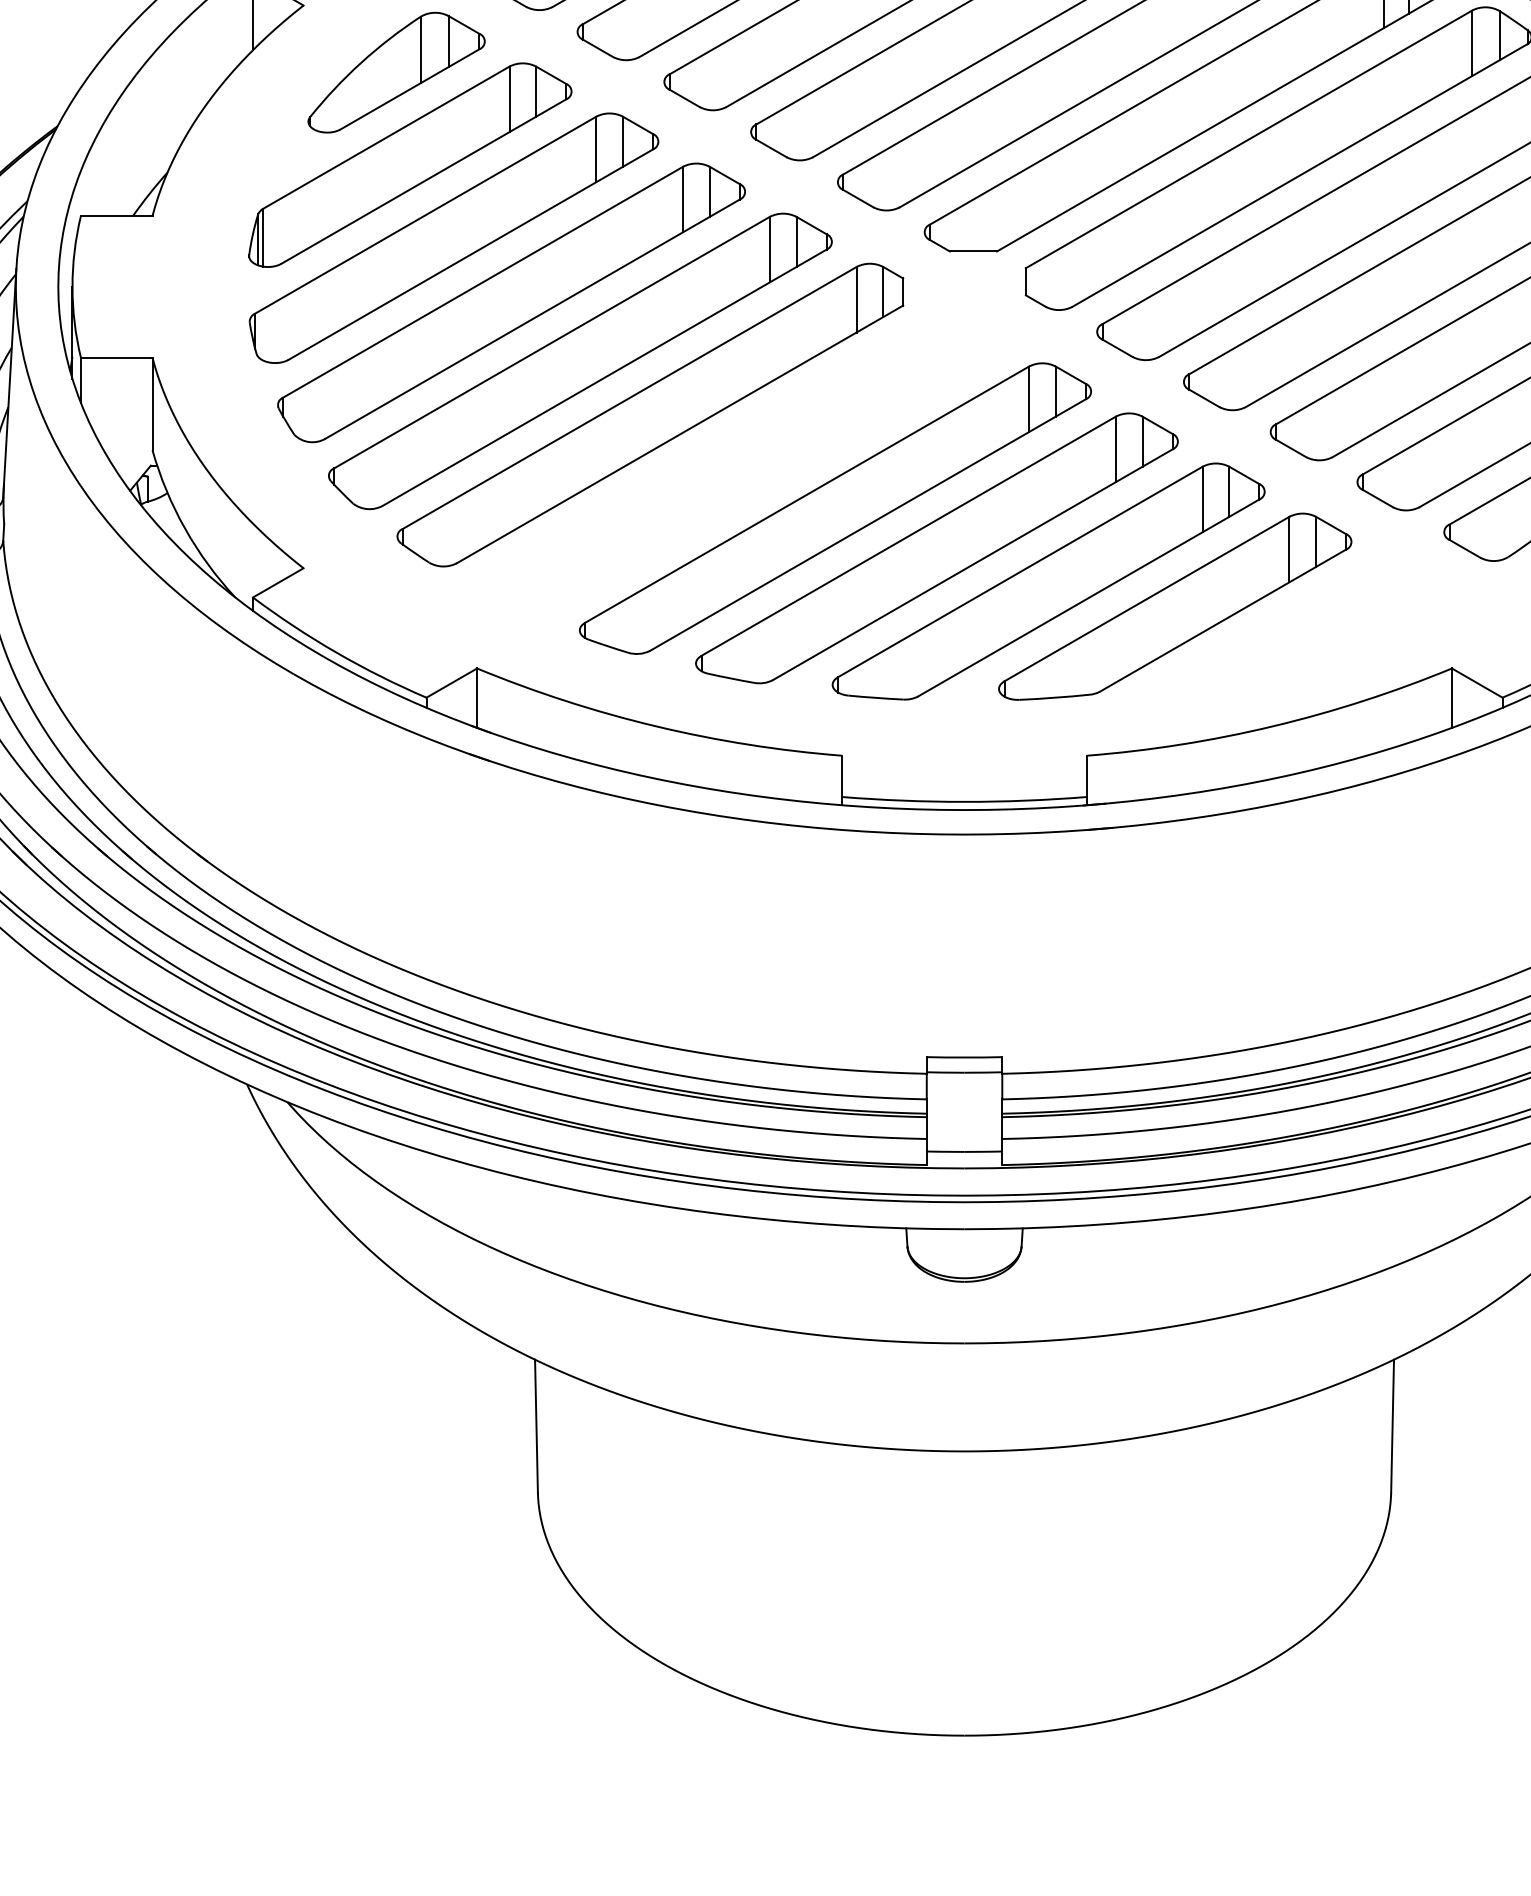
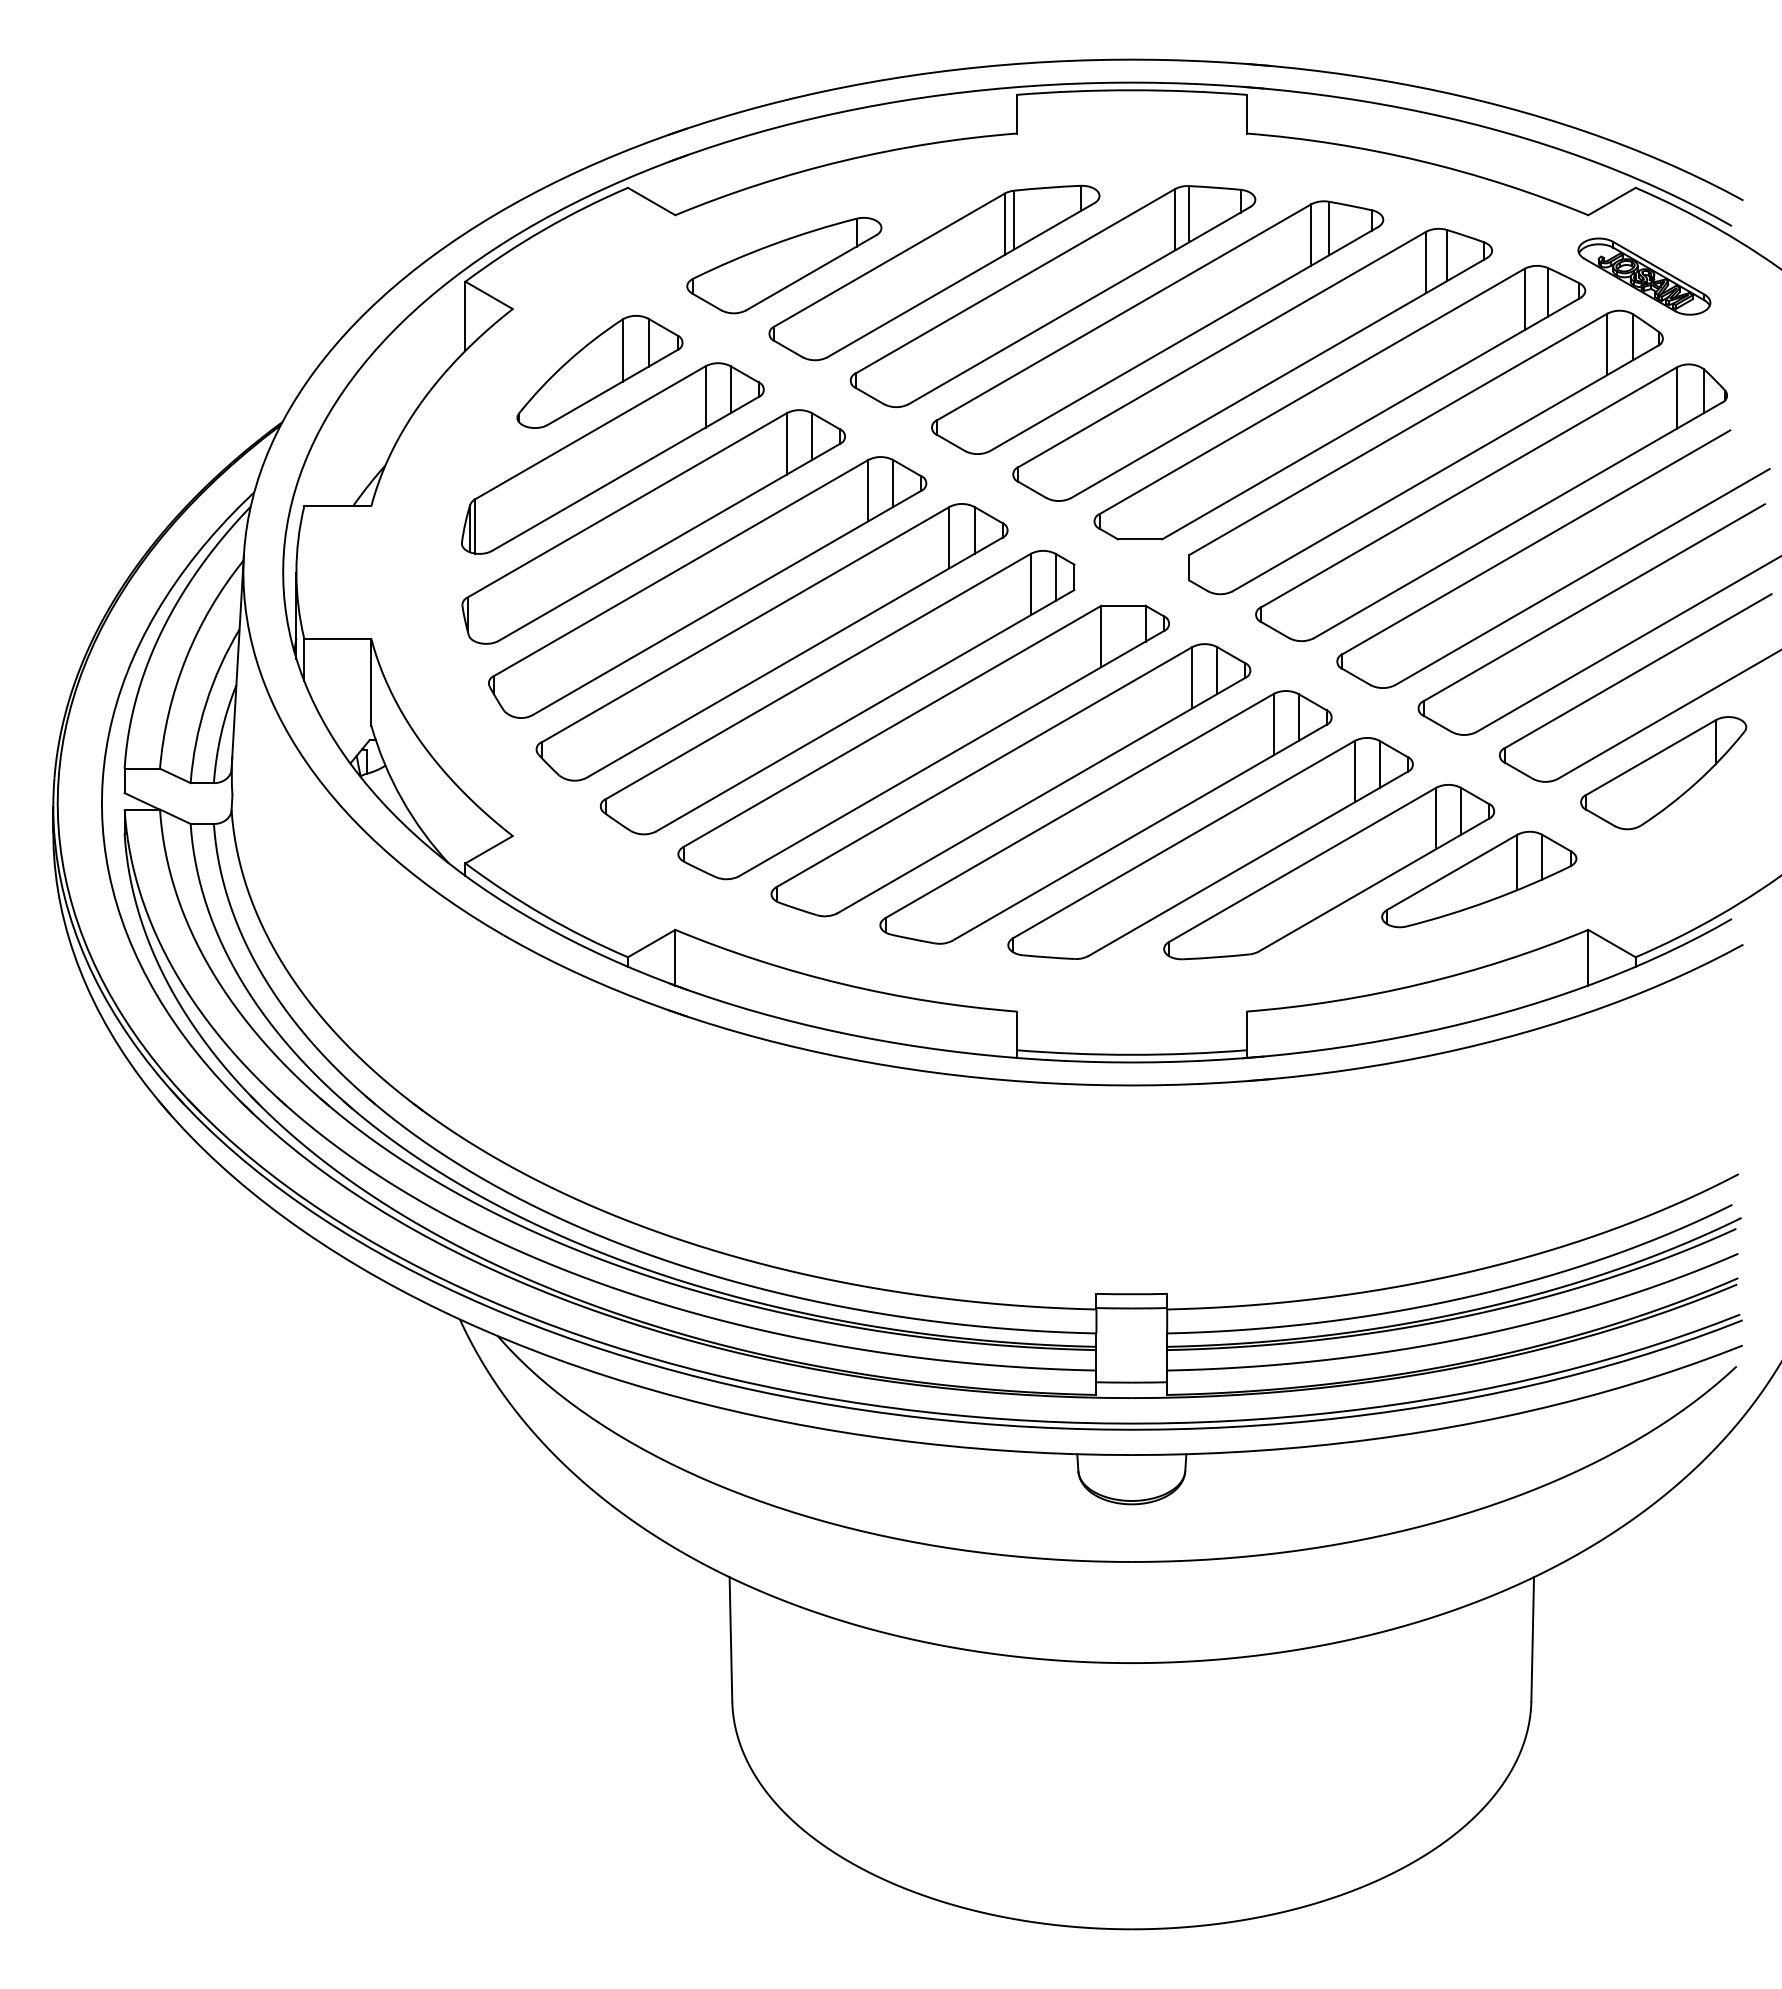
part: (742, 468) -> (923, 742), added
part: (1335, 614) -> (1479, 879), added

